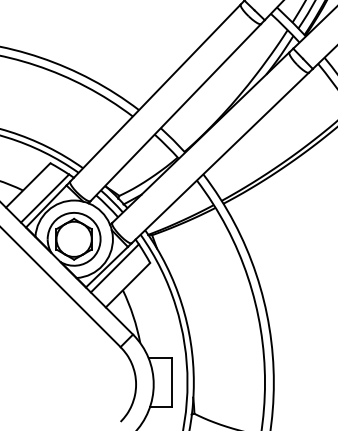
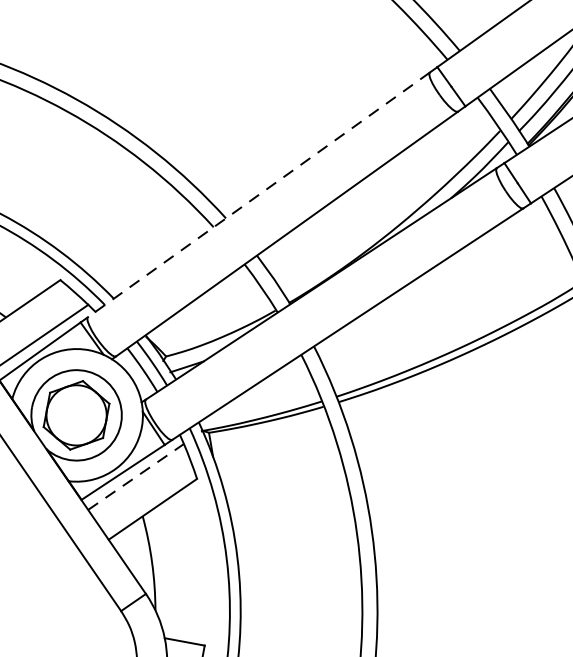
line: (155, 93) -> (258, 195), solid -> dashed
line: (114, 268) -> (135, 477), solid -> dashed

